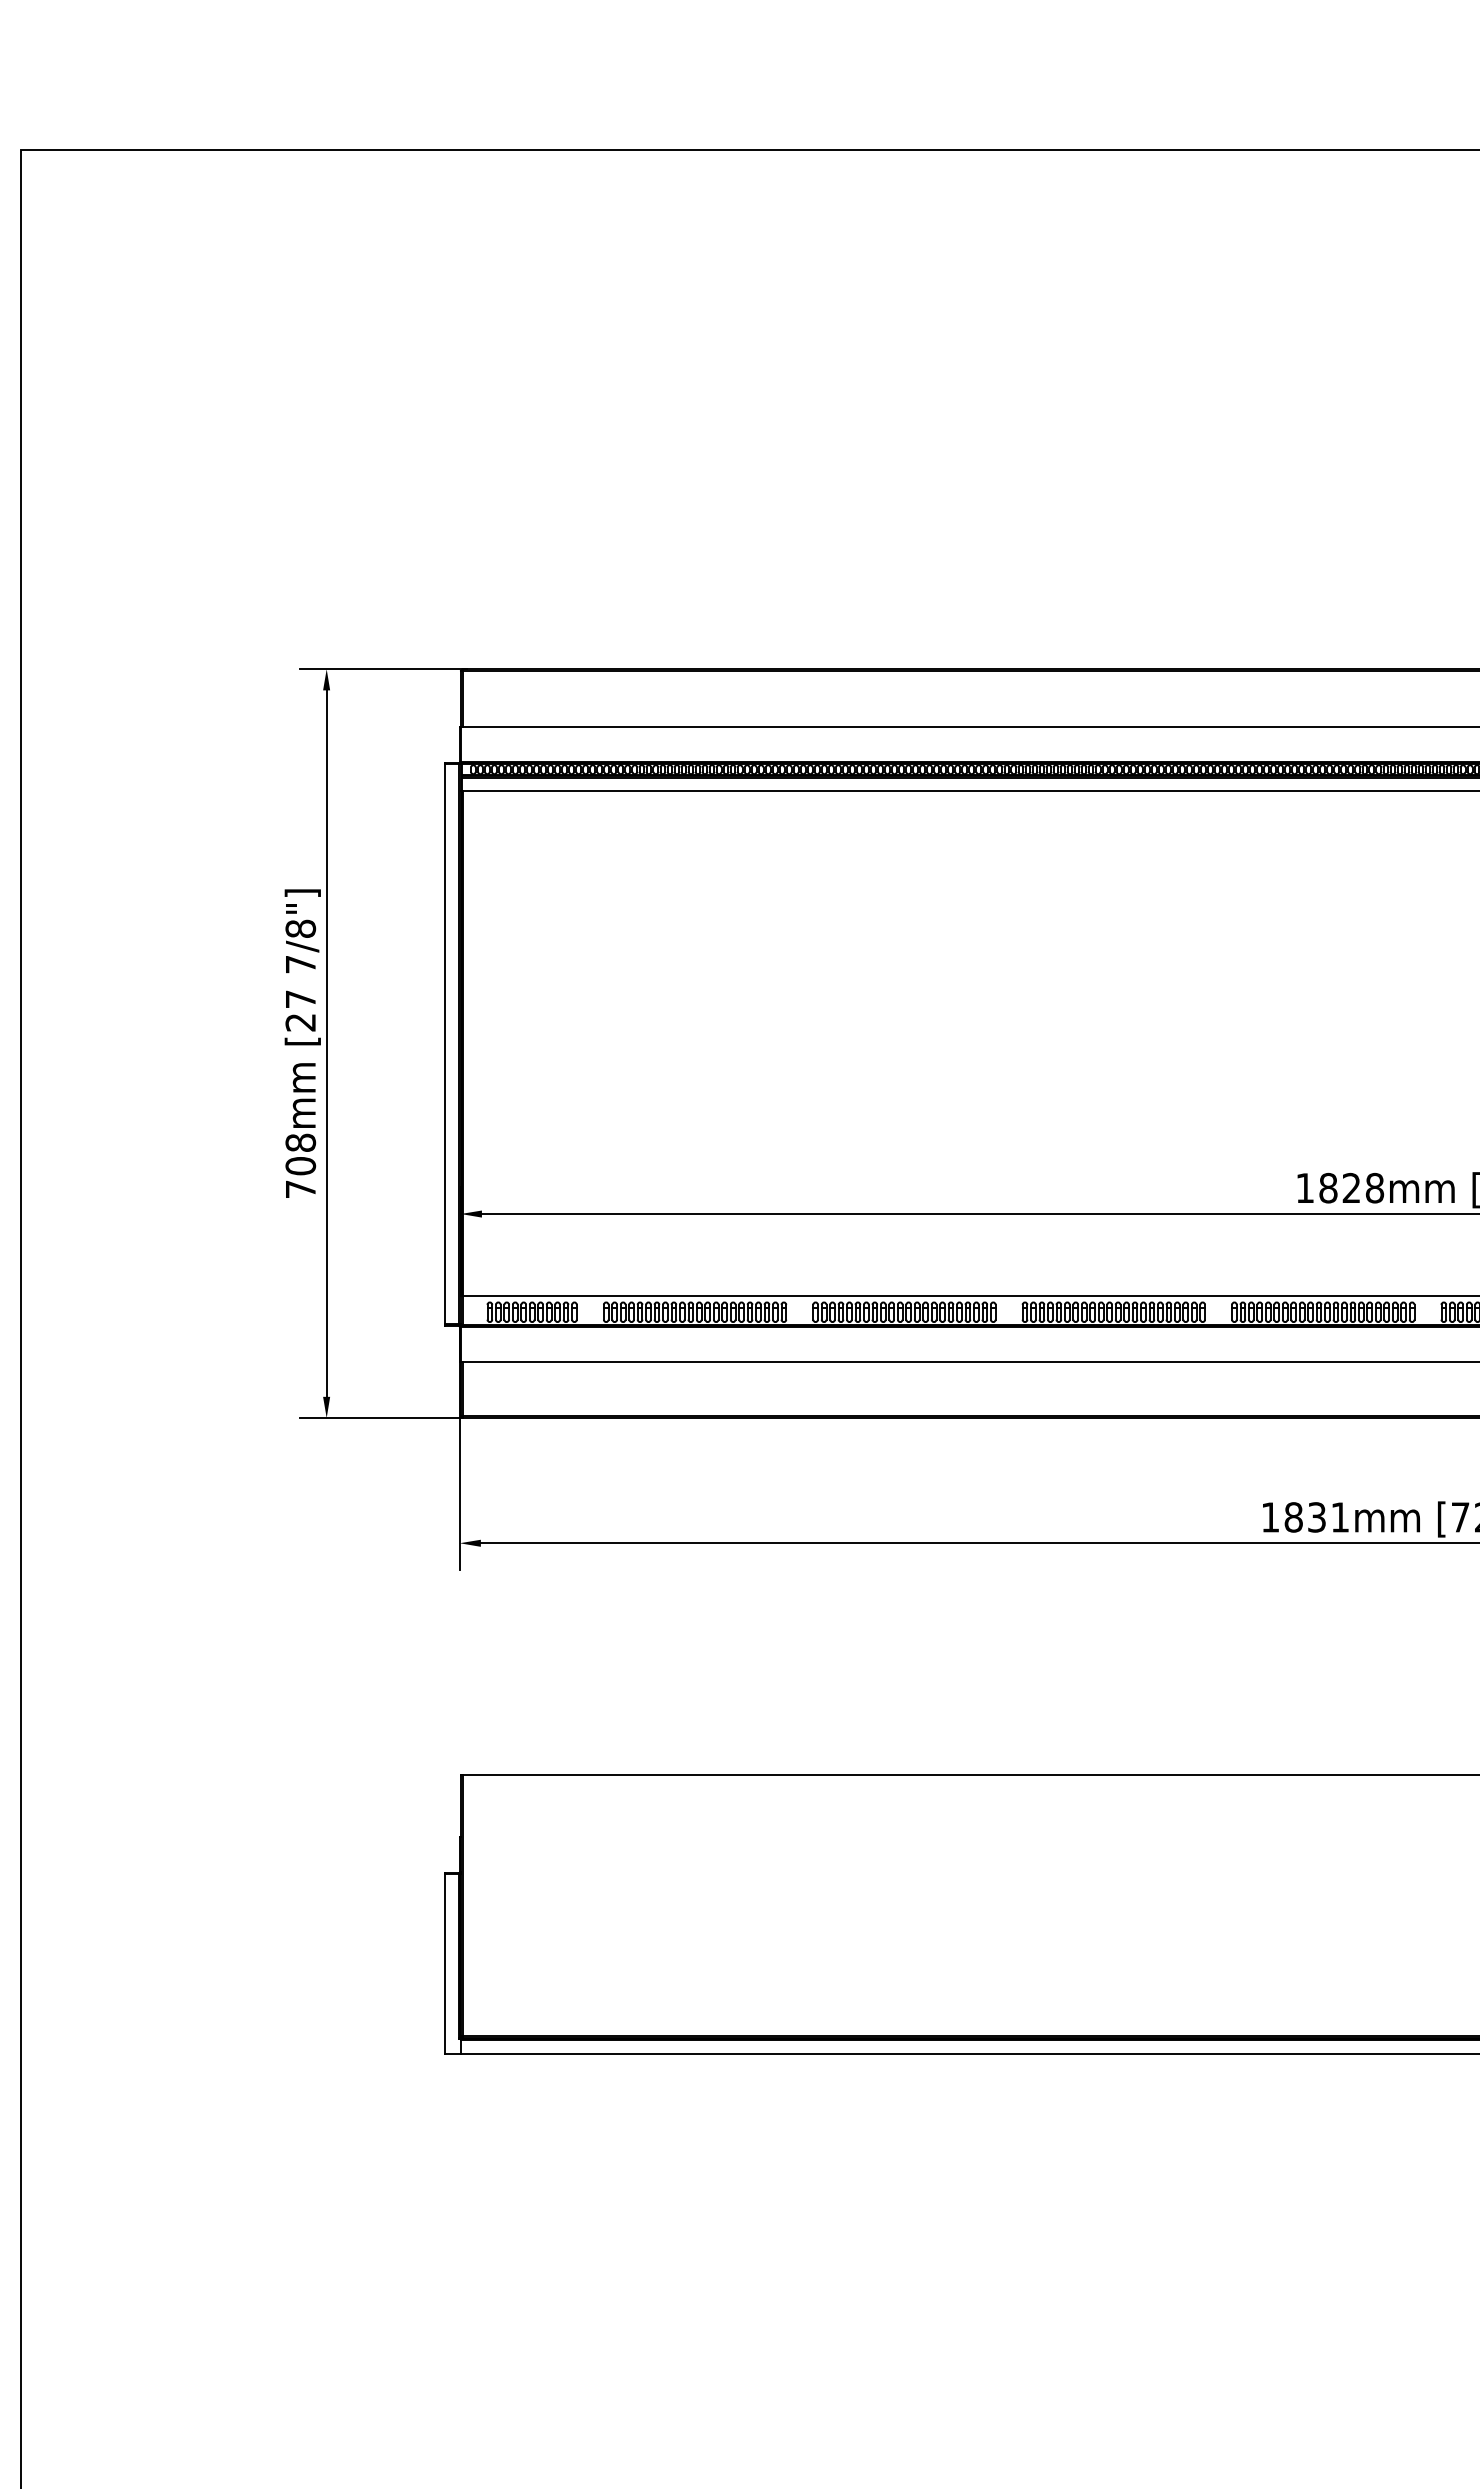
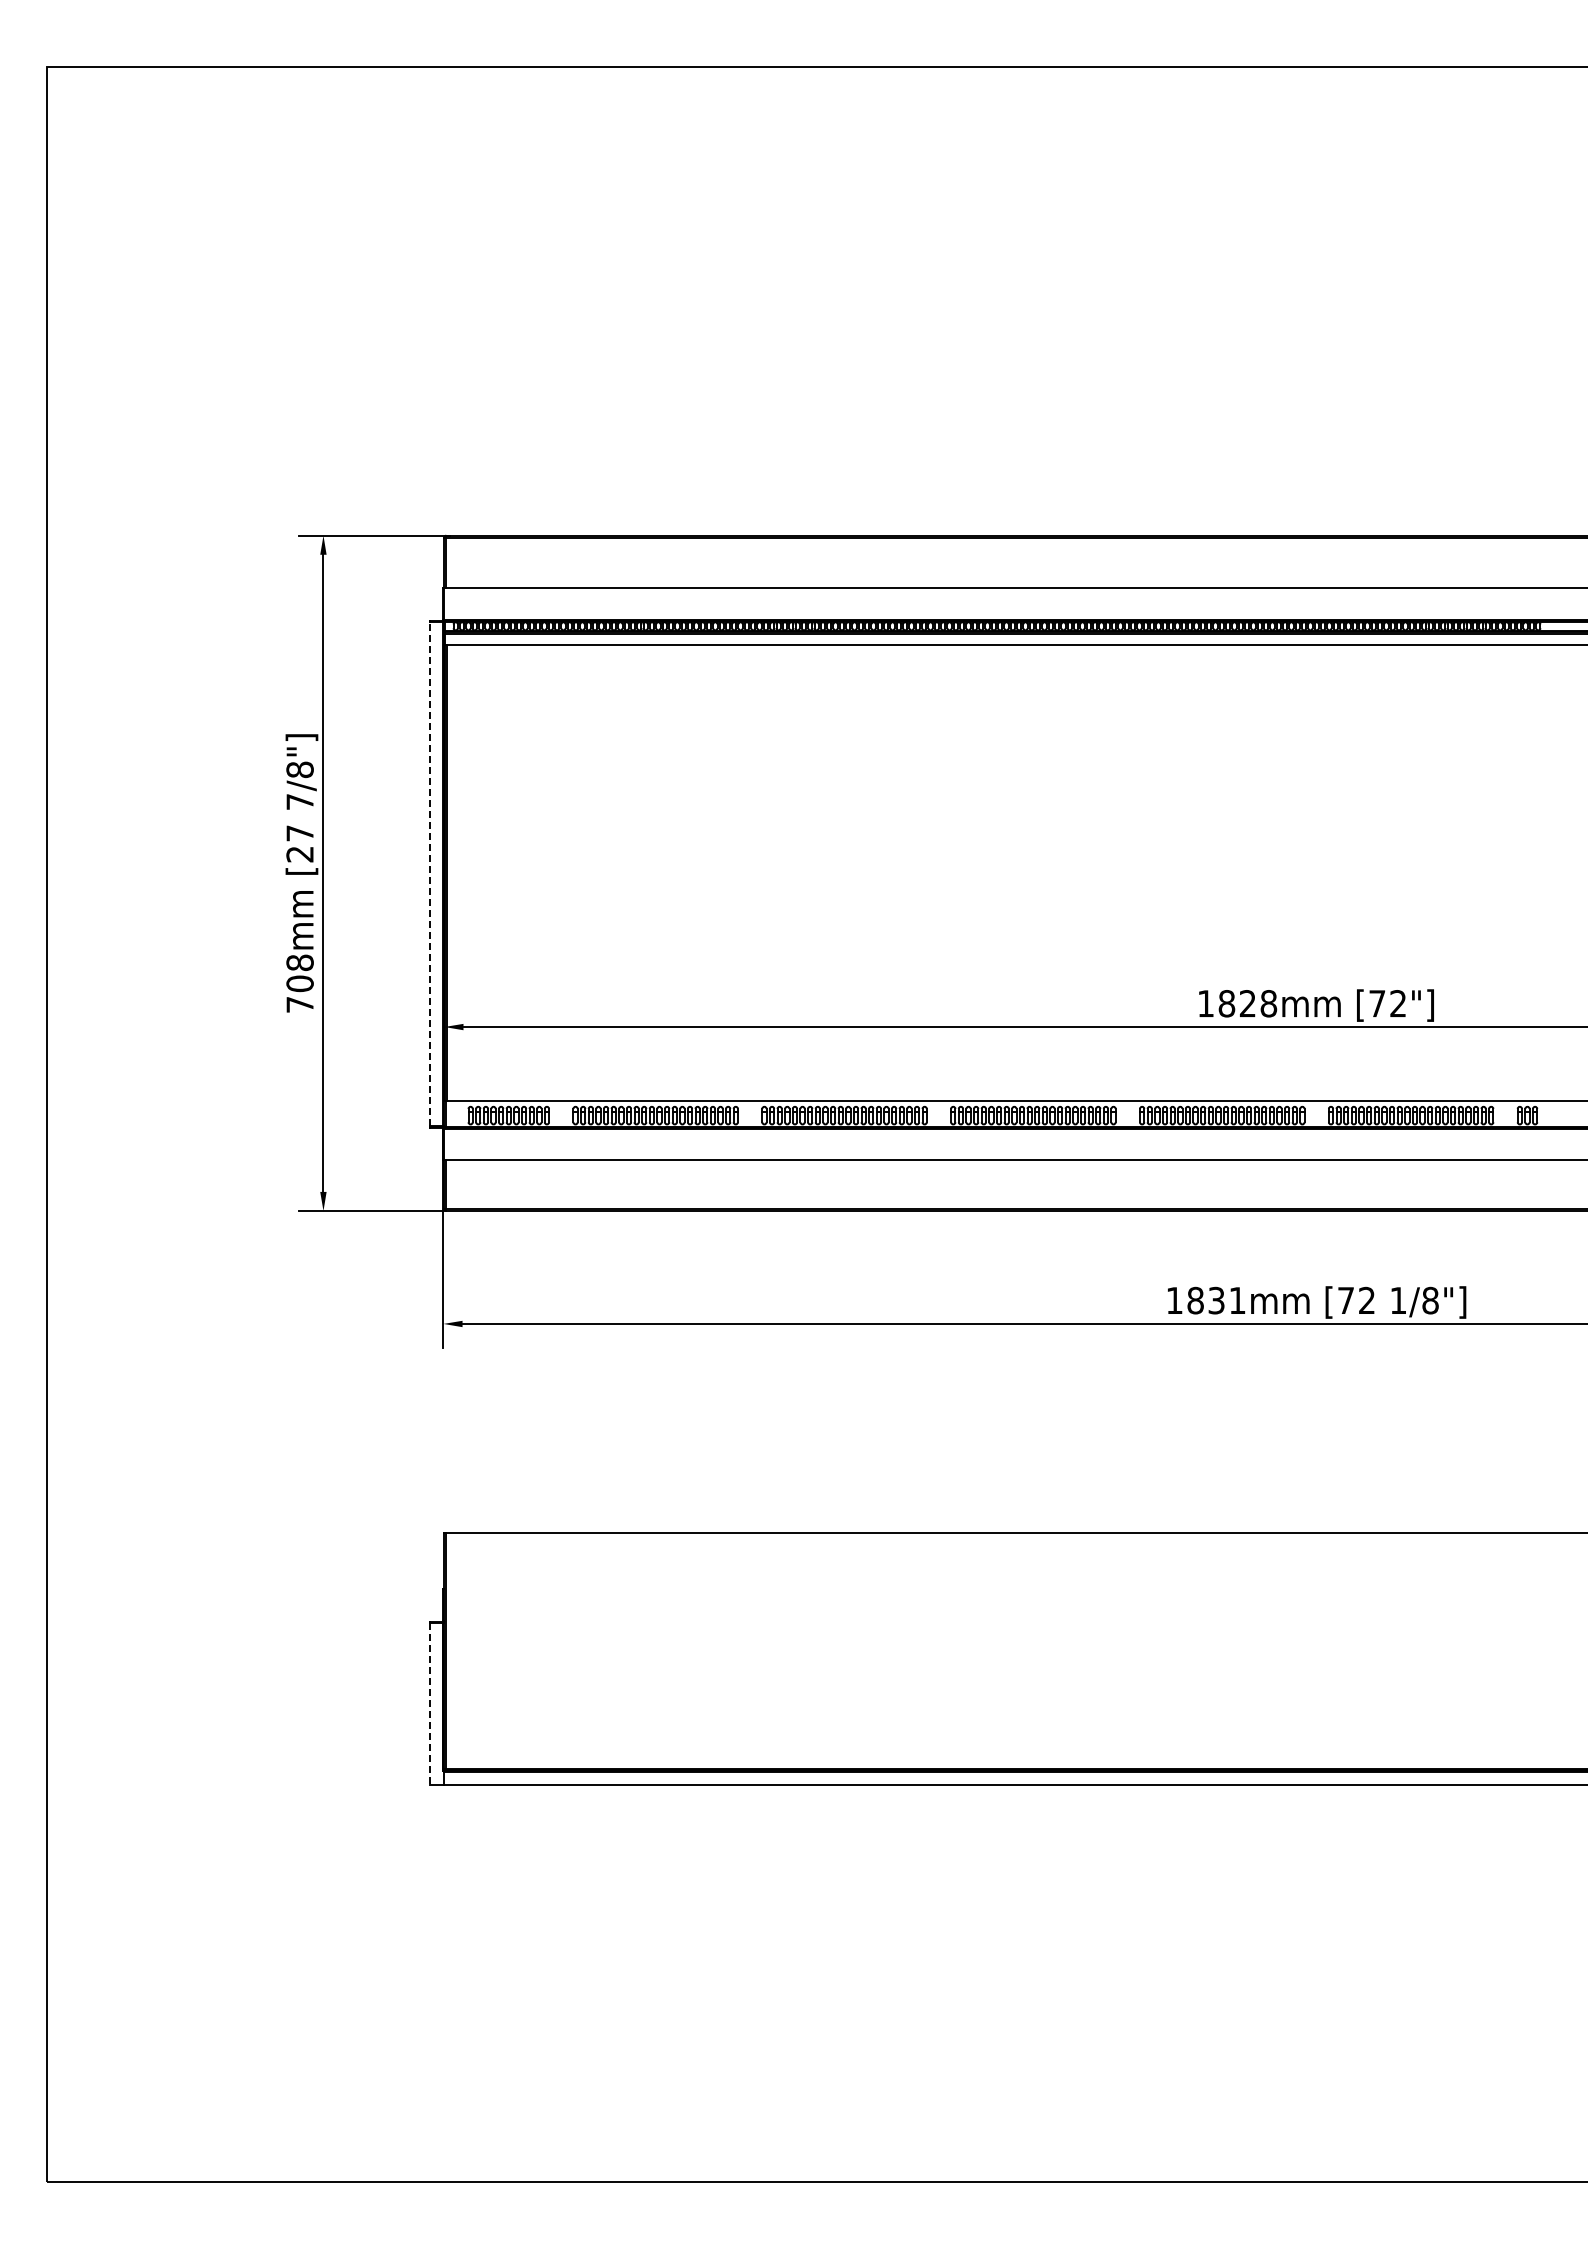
line: (445, 1043) -> (430, 873), solid -> dashed
line: (445, 1965) -> (430, 1704), solid -> dashed

